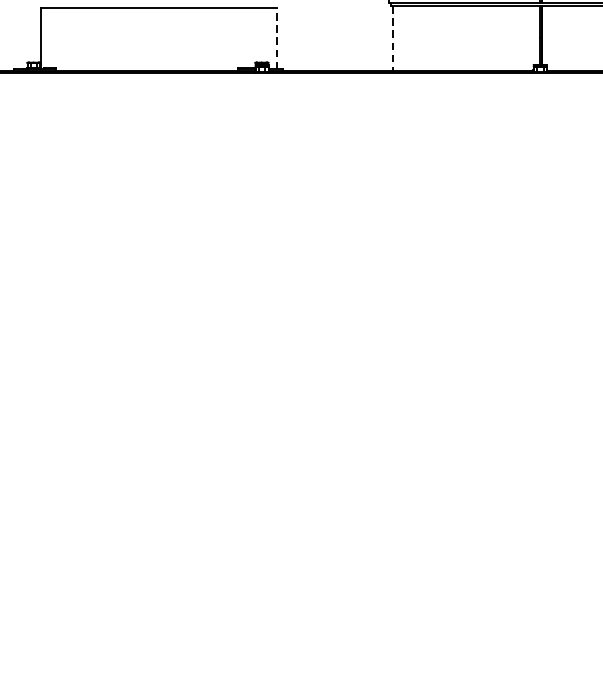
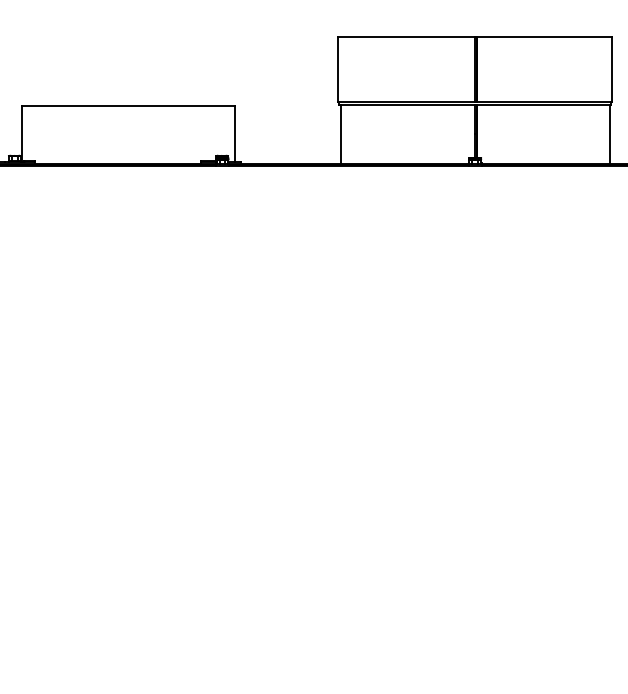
line: (276, 39) -> (235, 134), dashed -> solid
line: (392, 39) -> (340, 134), dashed -> solid

